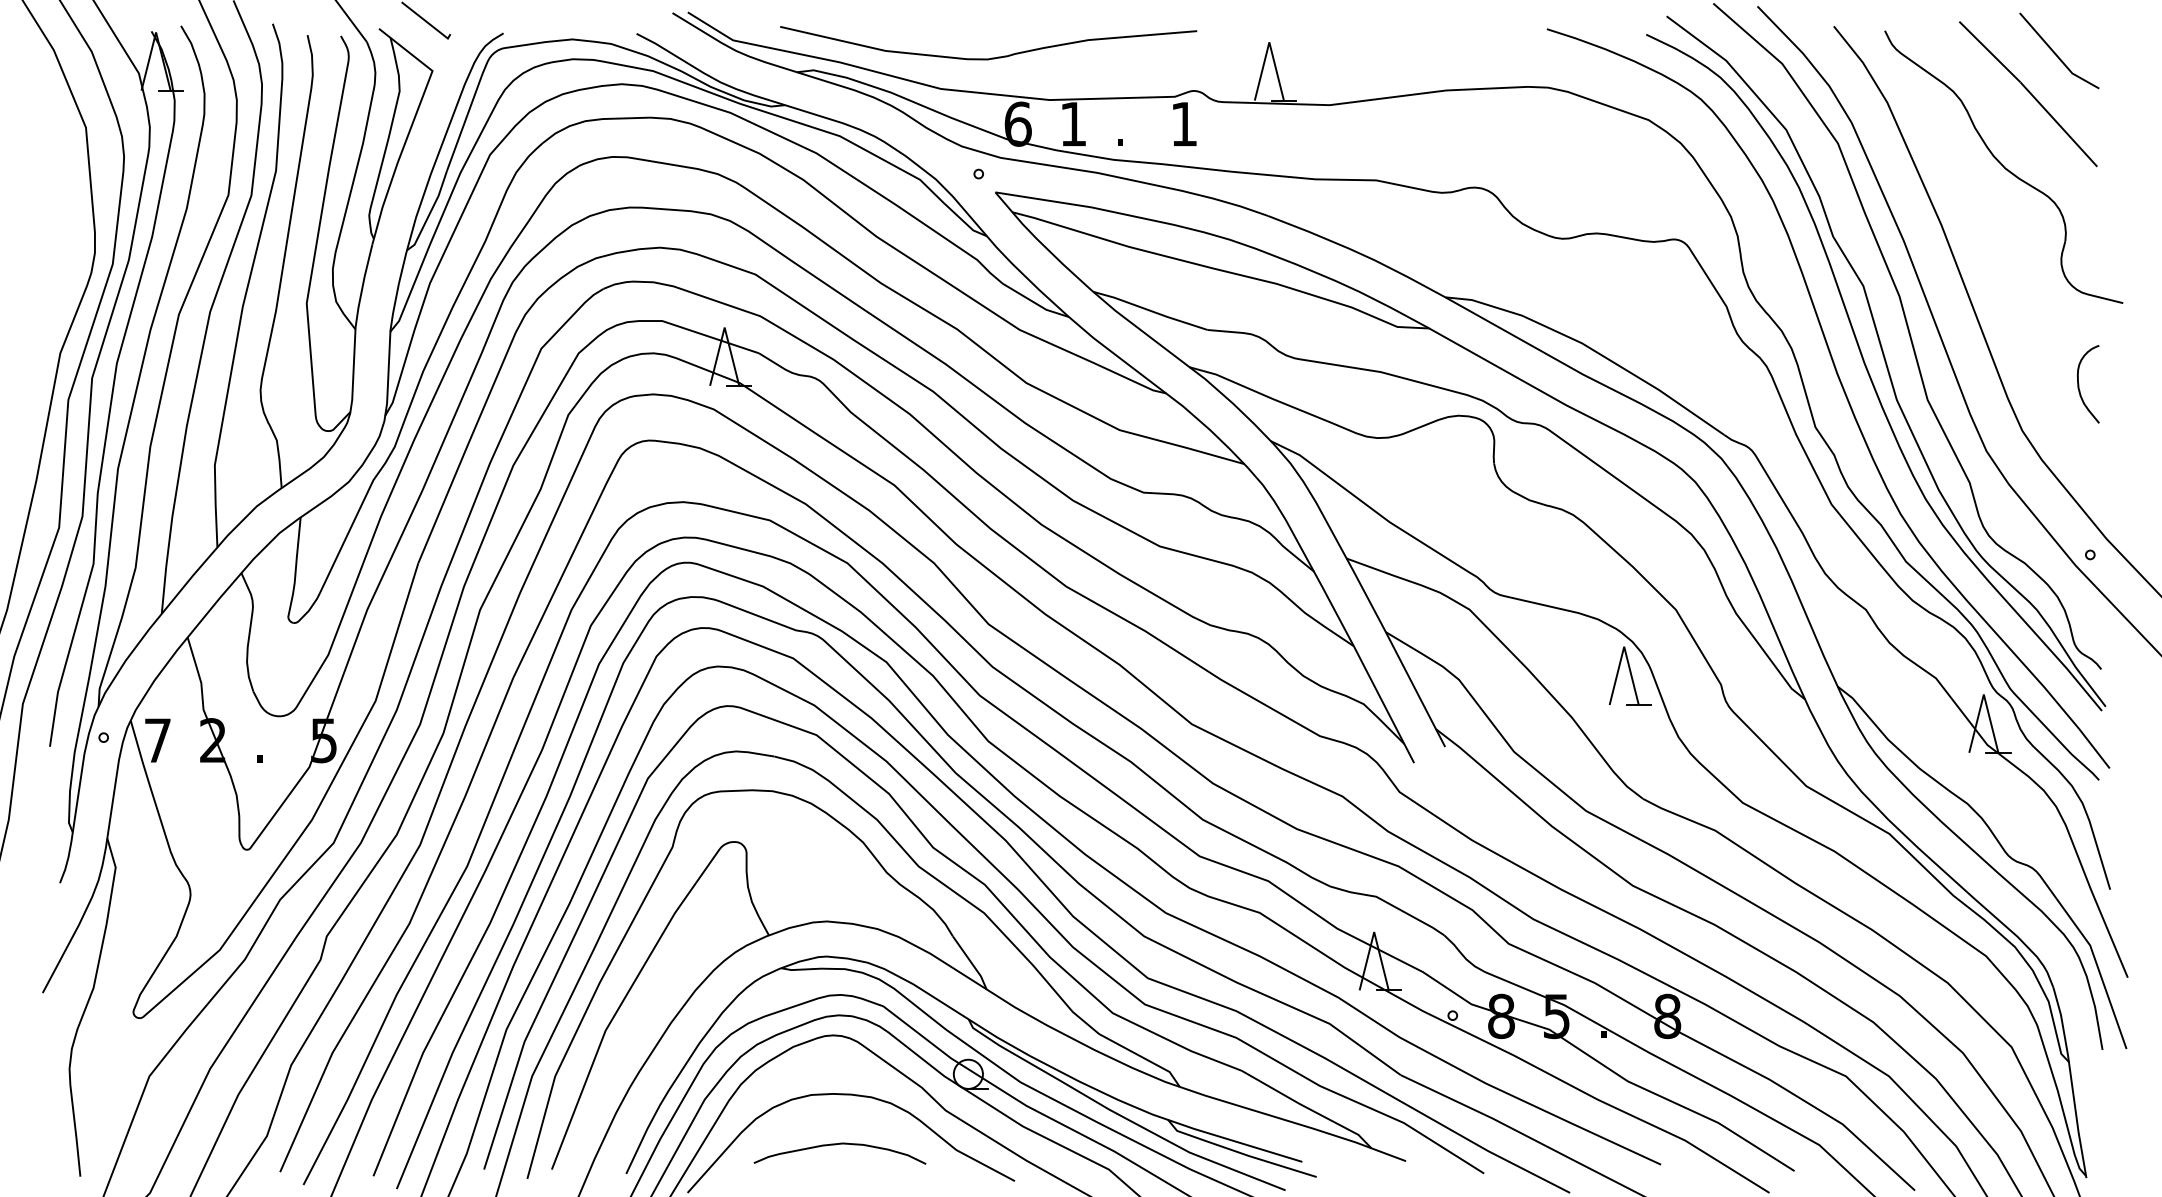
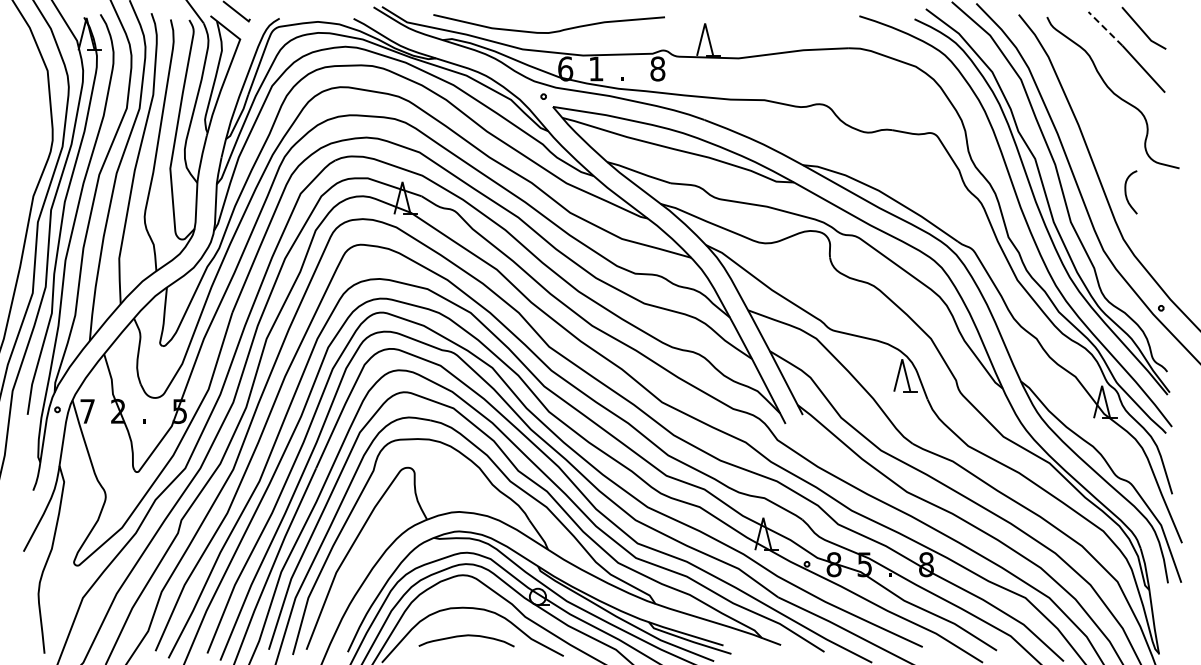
line: (1989, 51) -> (1105, 28), solid -> dashed
text: (1183, 123) -> (657, 68), 1 -> 8
curve: (2079, 384) -> (1126, 192), moved

